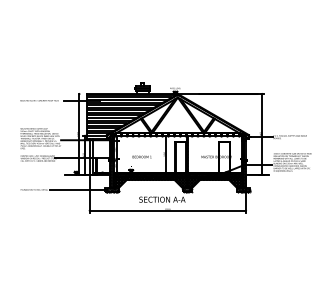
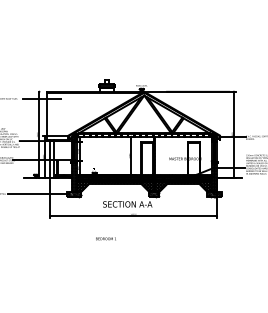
hatch: (129, 115) -> (92, 114), removed
text: (141, 156) -> (105, 238), moved

